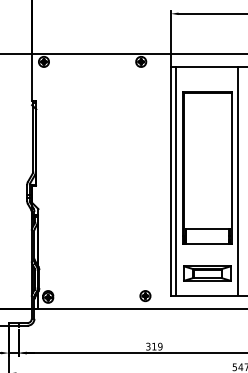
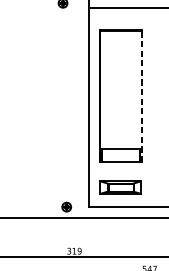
line: (231, 168) -> (141, 96), solid -> dashed
line: (176, 181) -> (93, 107), removed
line: (238, 181) -> (147, 107), removed

